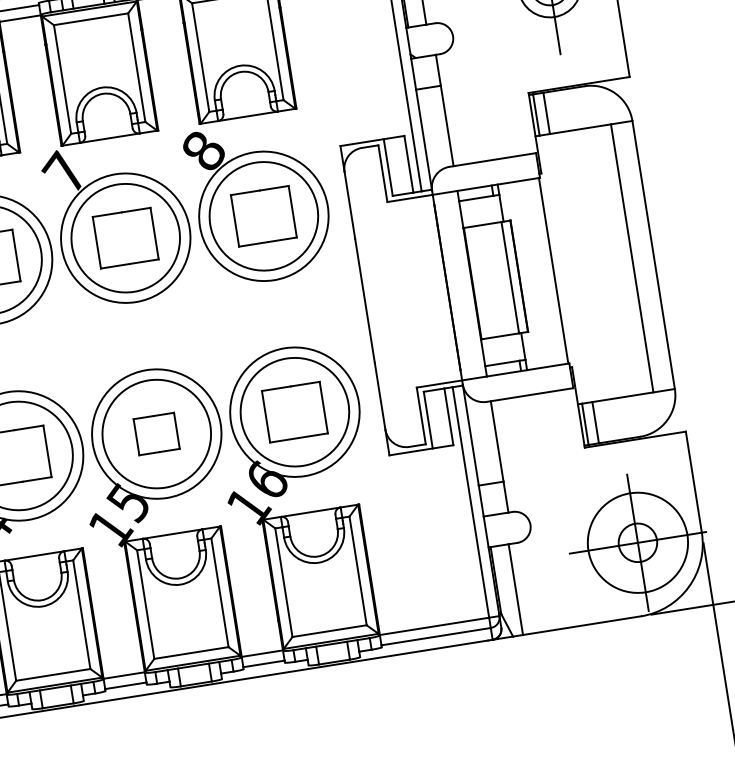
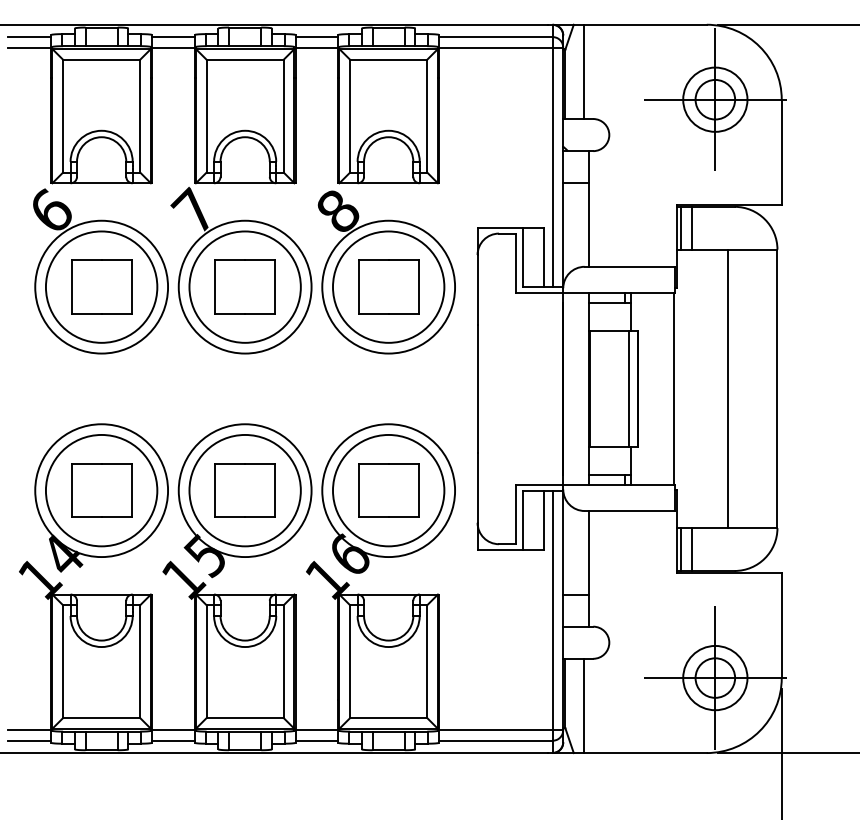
line: (632, 257) -> (728, 388), moved
part: (156, 434) -> (244, 490), size x1.43
circle: (637, 542) -> (715, 677), size x0.62

